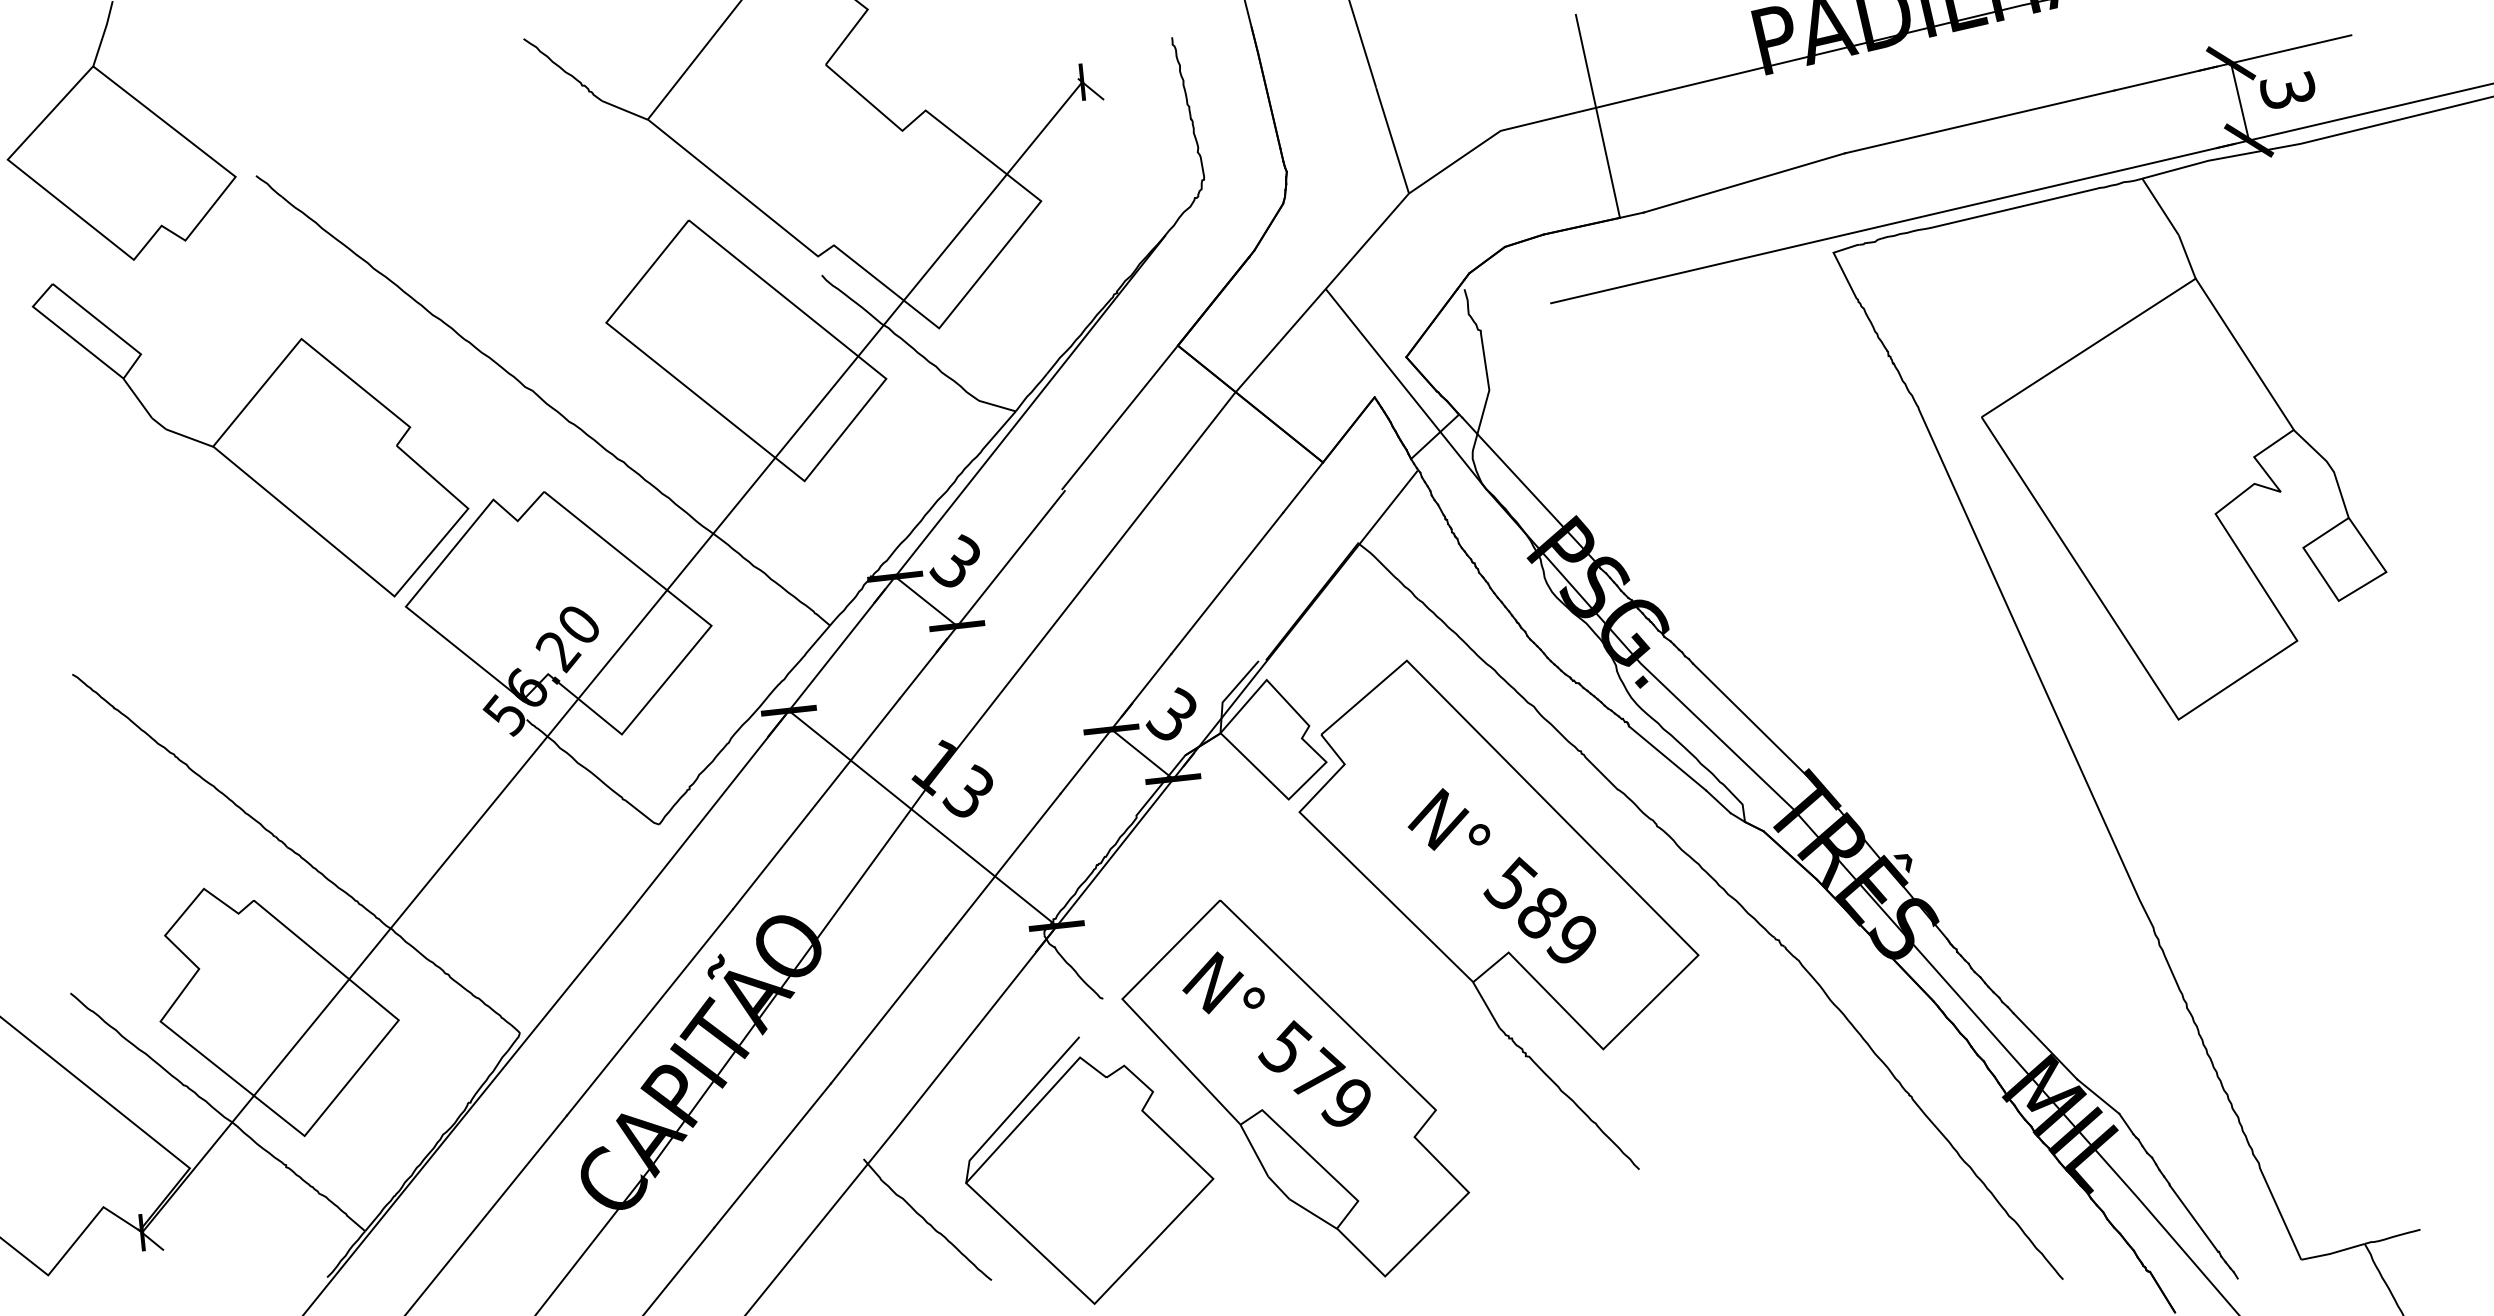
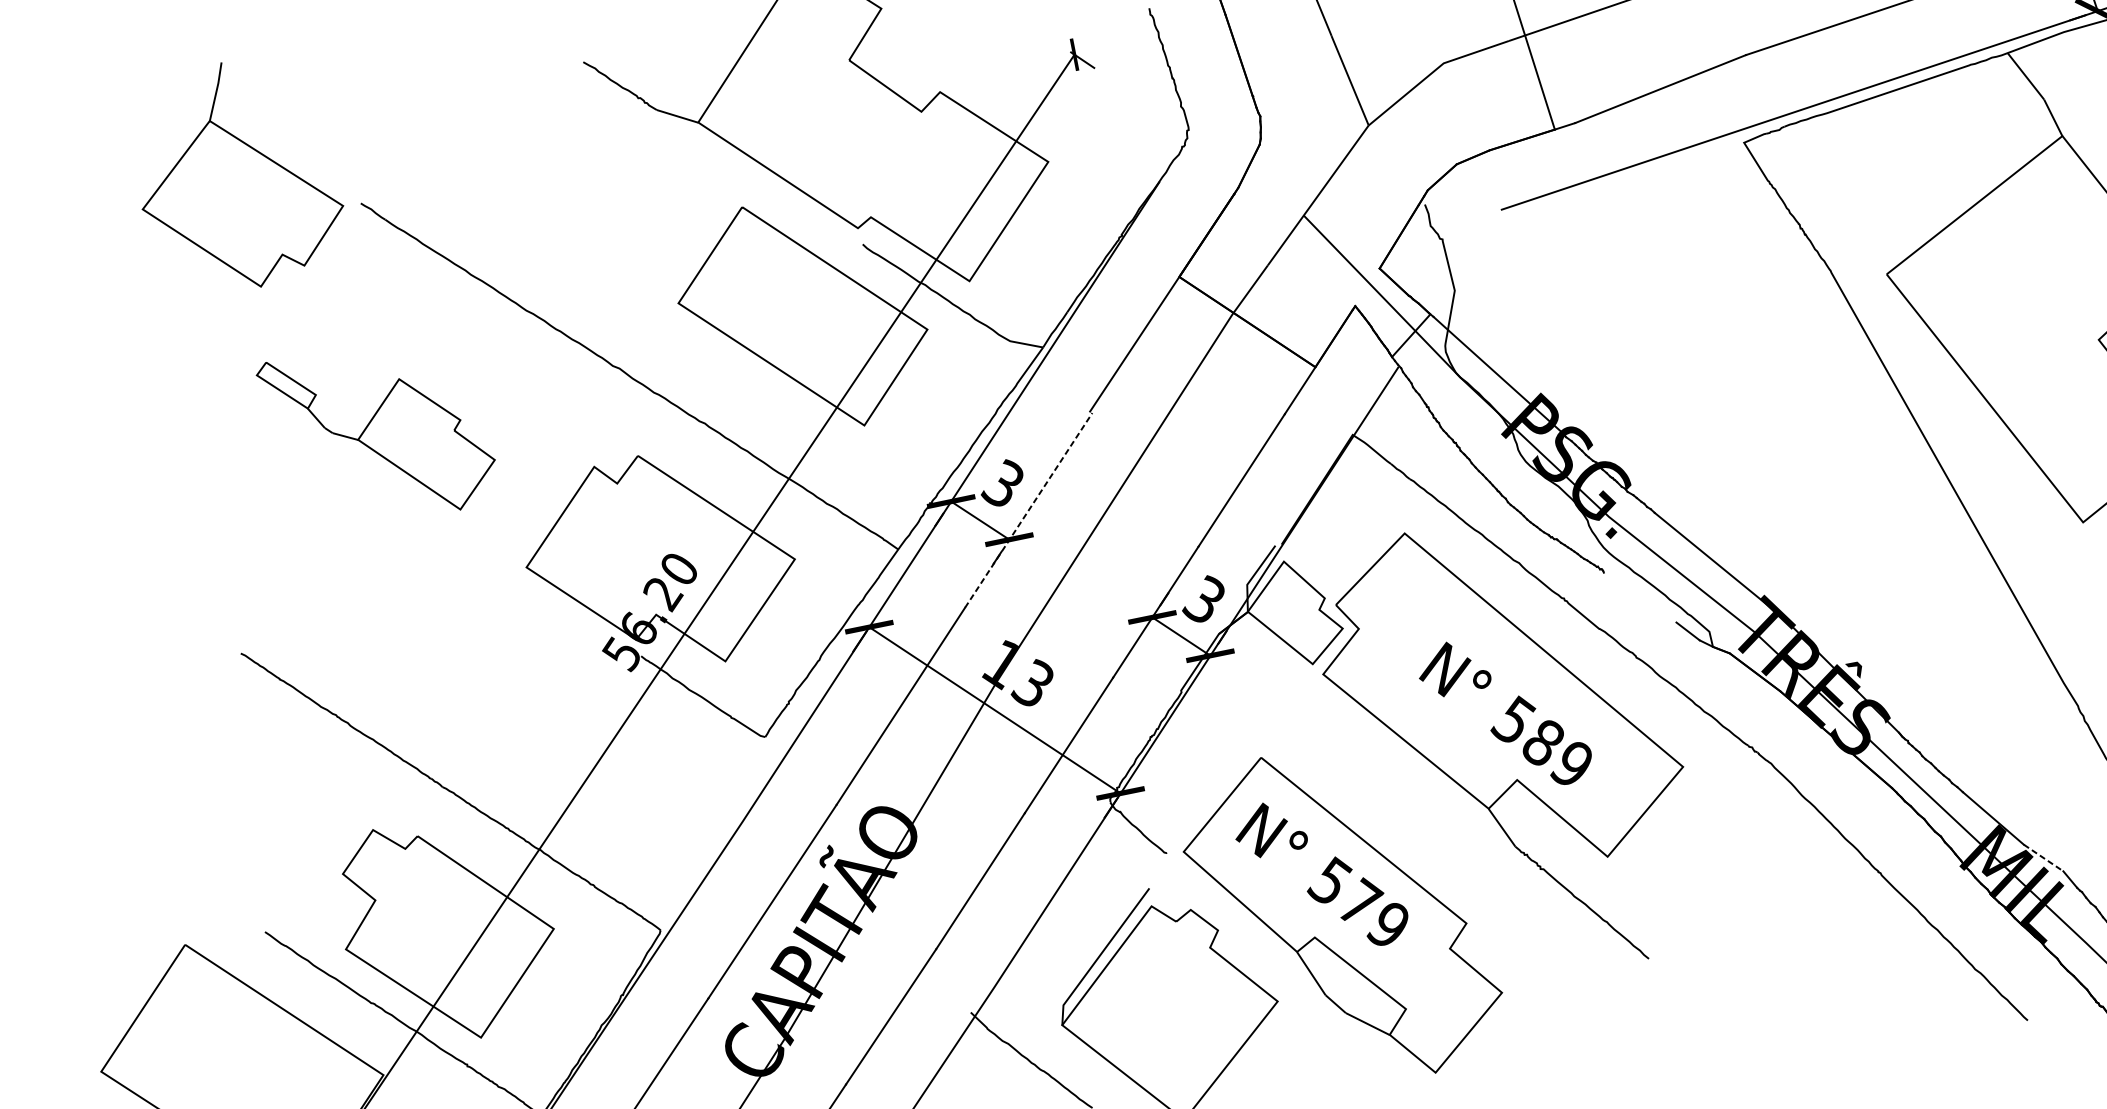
part: (250, 440) -> (377, 434), size x0.6
line: (982, 594) -> (1028, 510), solid -> dashed
line: (1667, 758) -> (1640, 597), removed
line: (2098, 1096) -> (2043, 857), solid -> dashed

